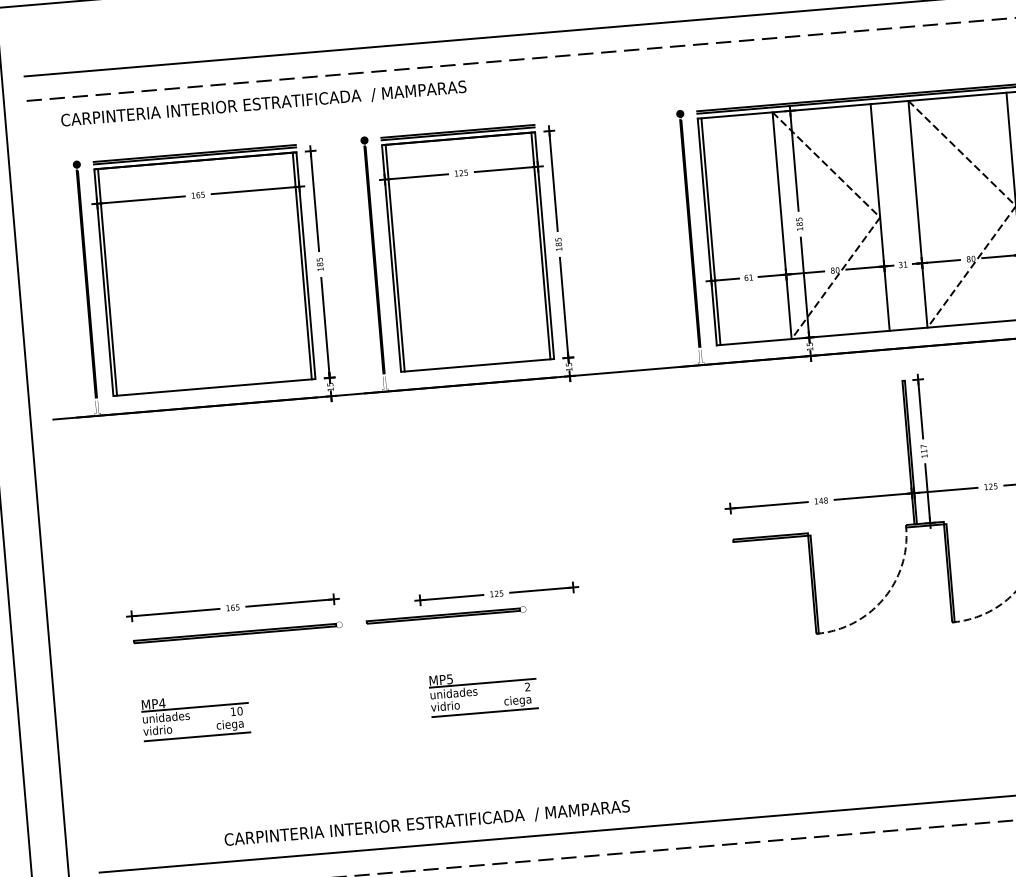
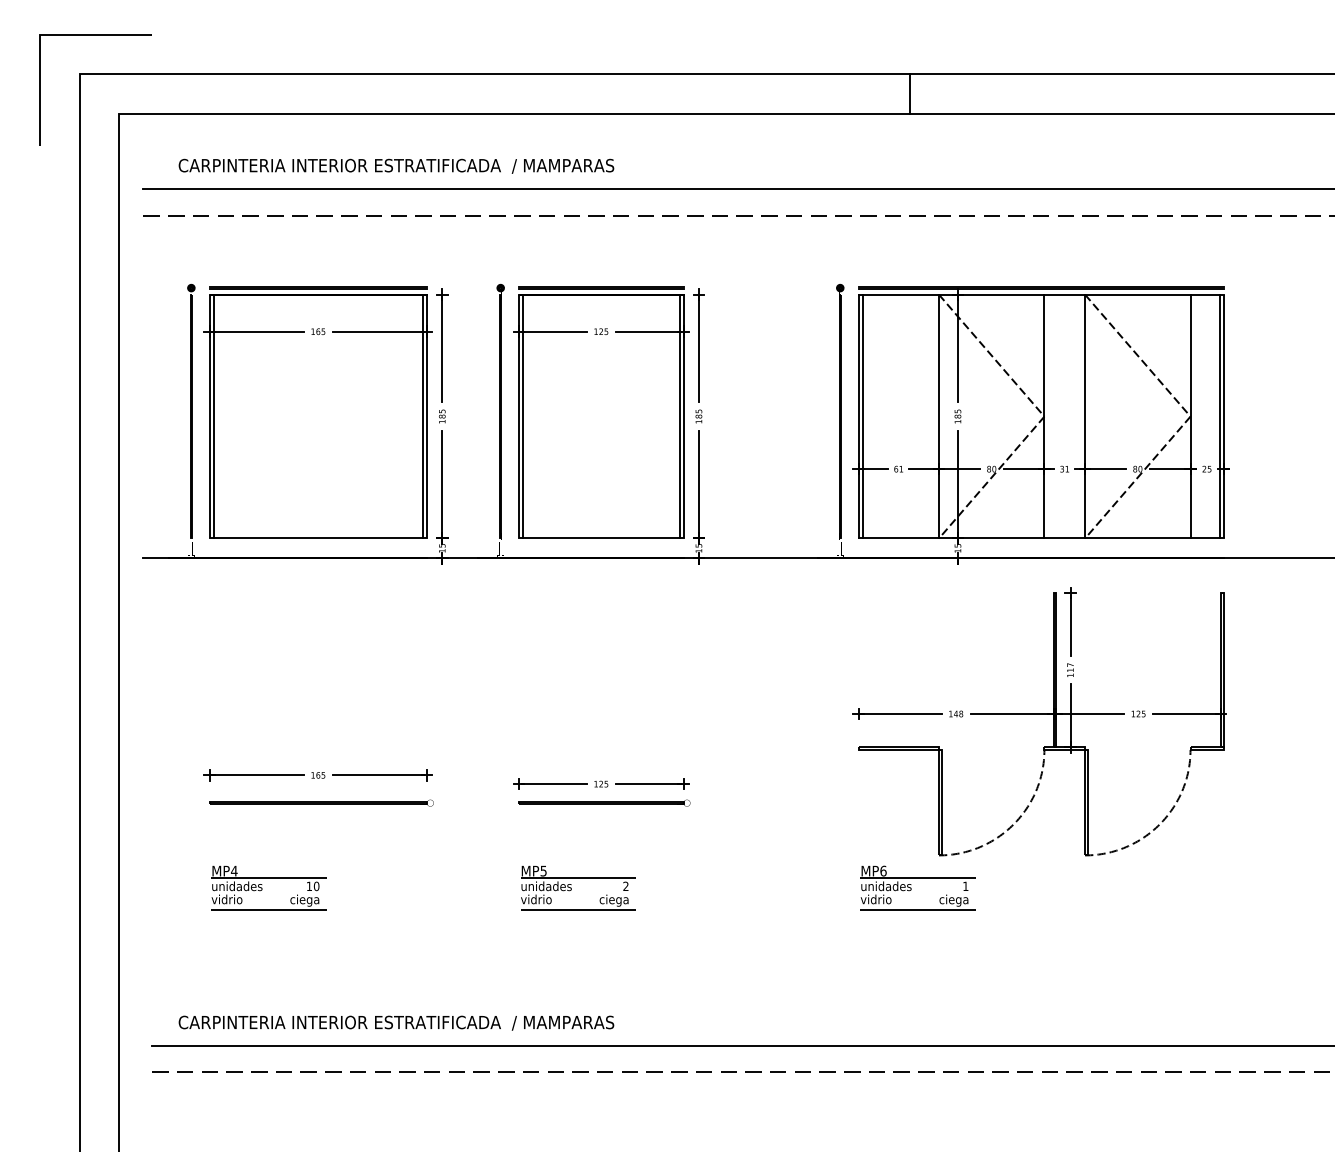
text: (263, 103) -> (396, 165), moved
part: (446, 615) -> (604, 802), moved
part: (793, 666) -> (911, 888), added
text: (427, 822) -> (396, 1022), moved

